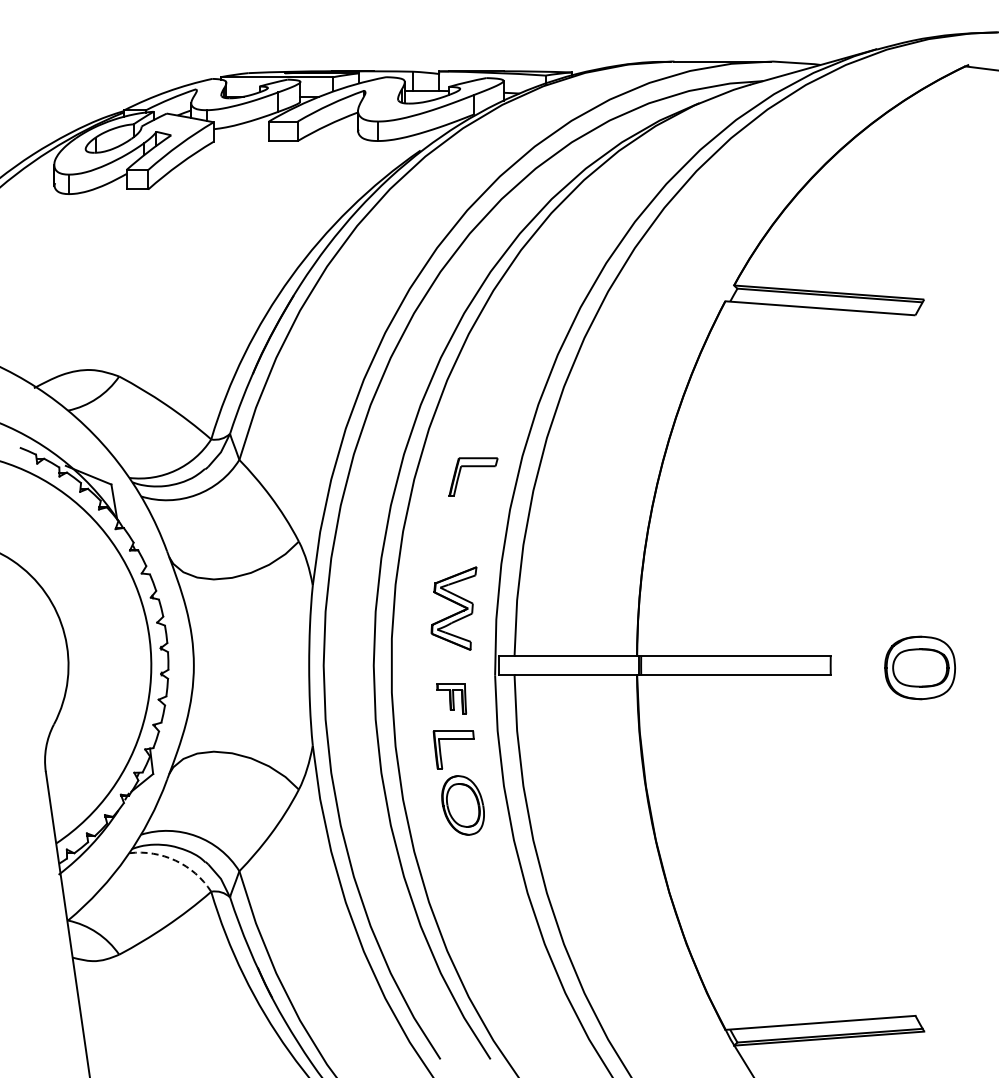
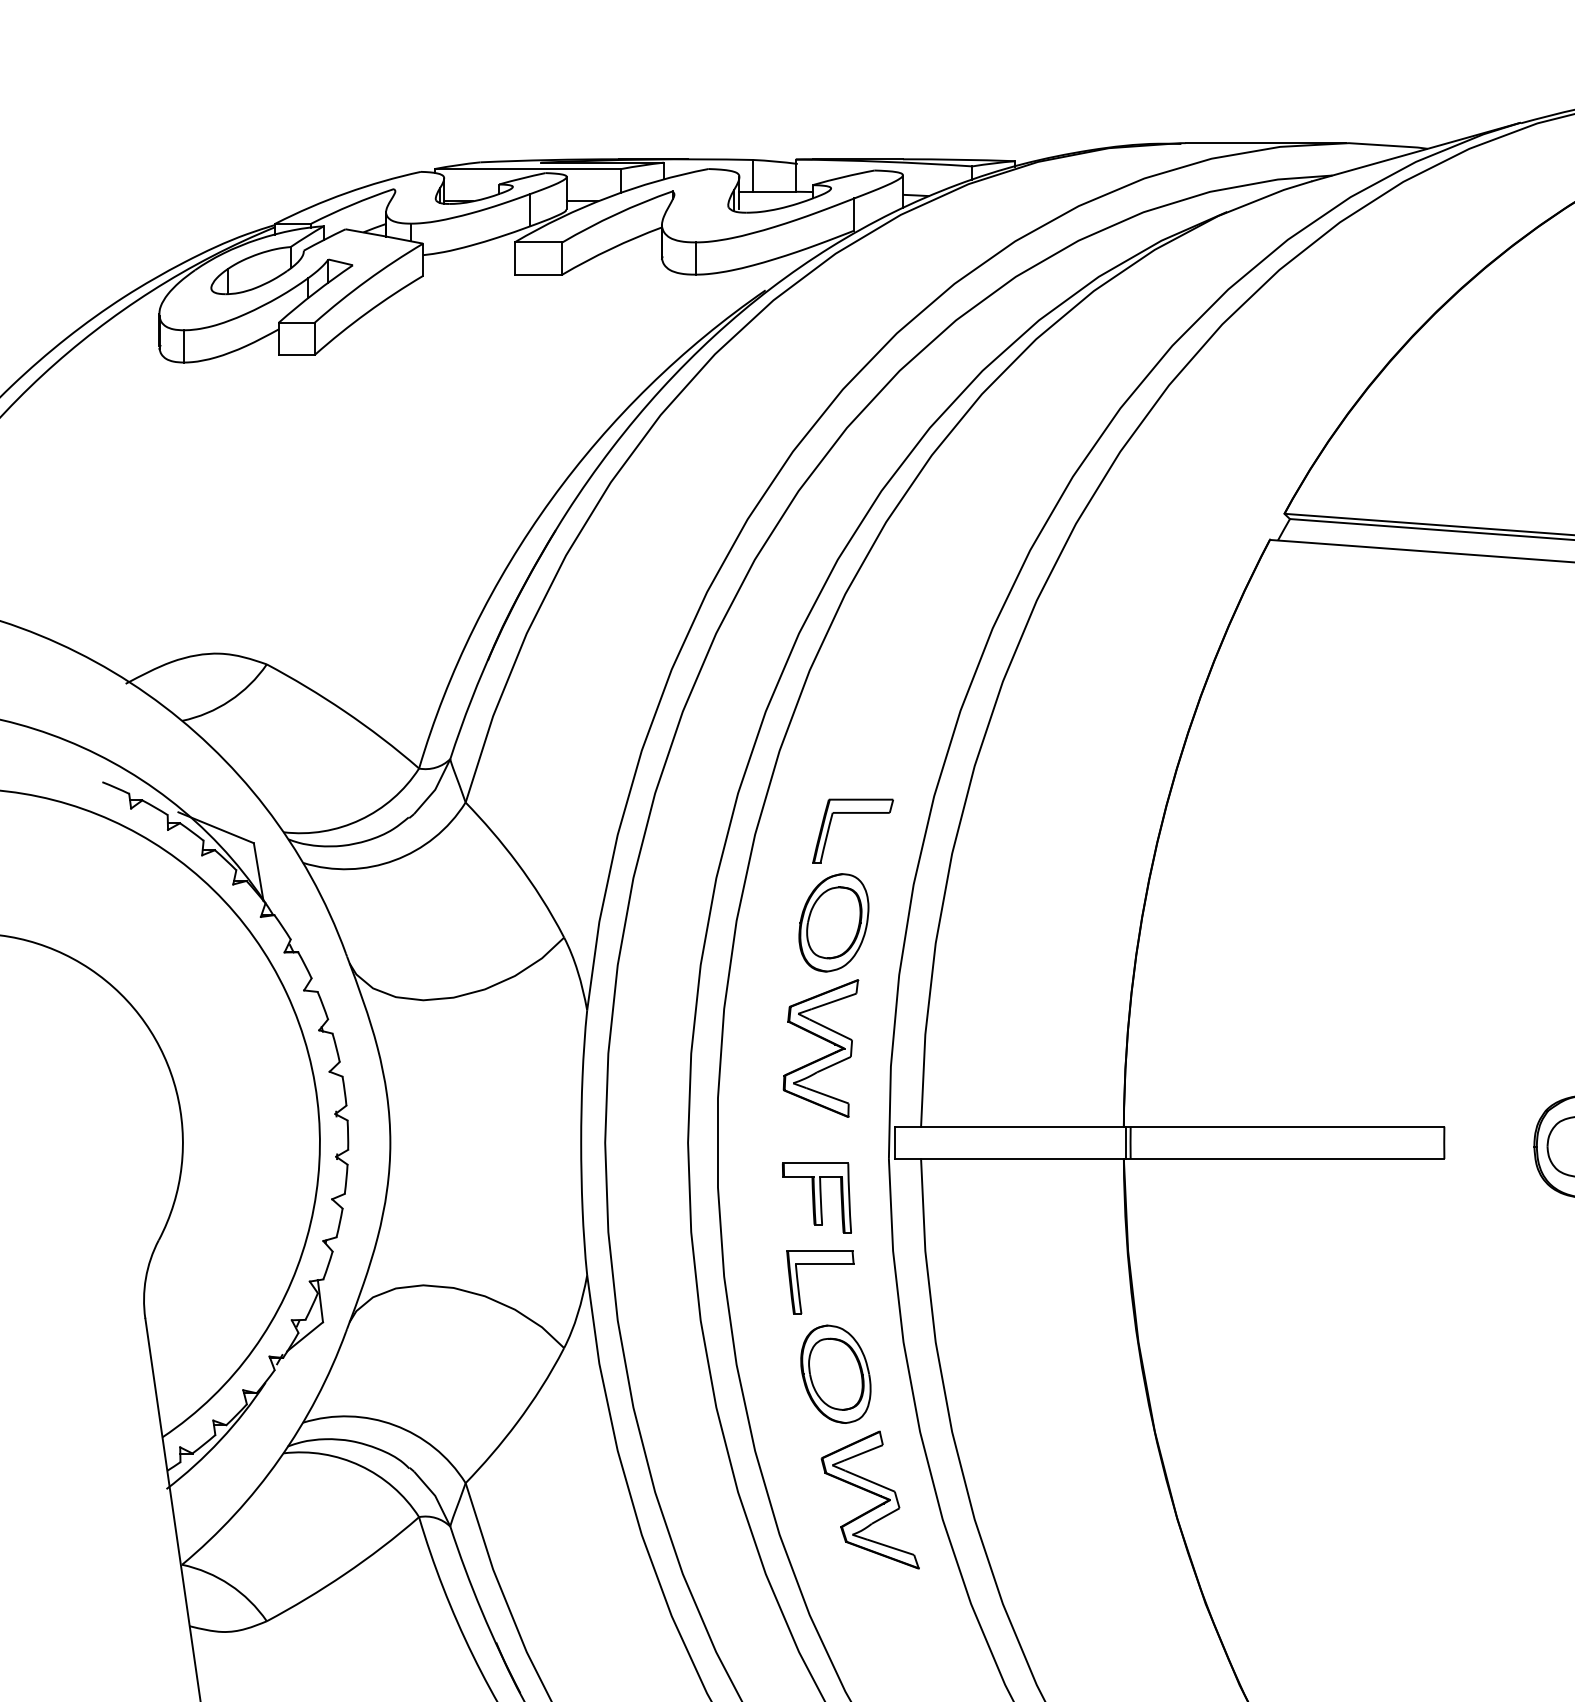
part: (461, 532) -> (833, 922), added
part: (451, 698) -> (816, 1197), size x1.43
arc: (175, 860) -> (359, 1465), dashed -> solid
part: (483, 881) -> (869, 1500), added

